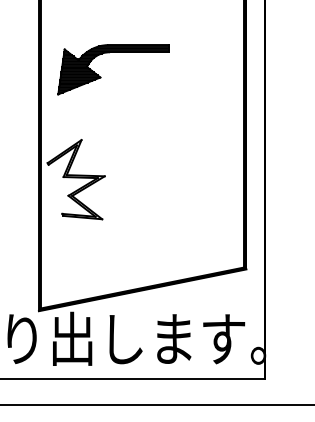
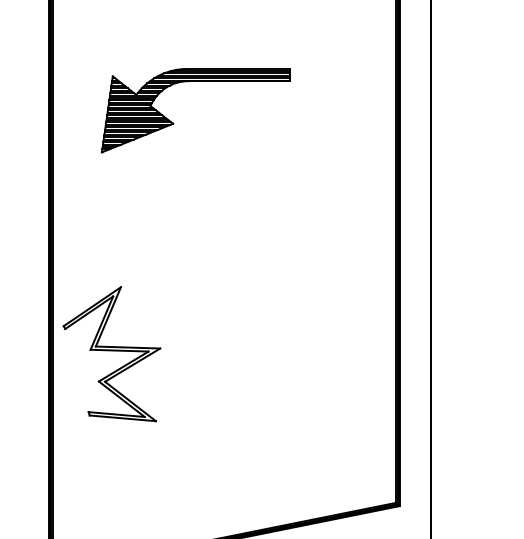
part: (101, 77) -> (175, 123), moved

